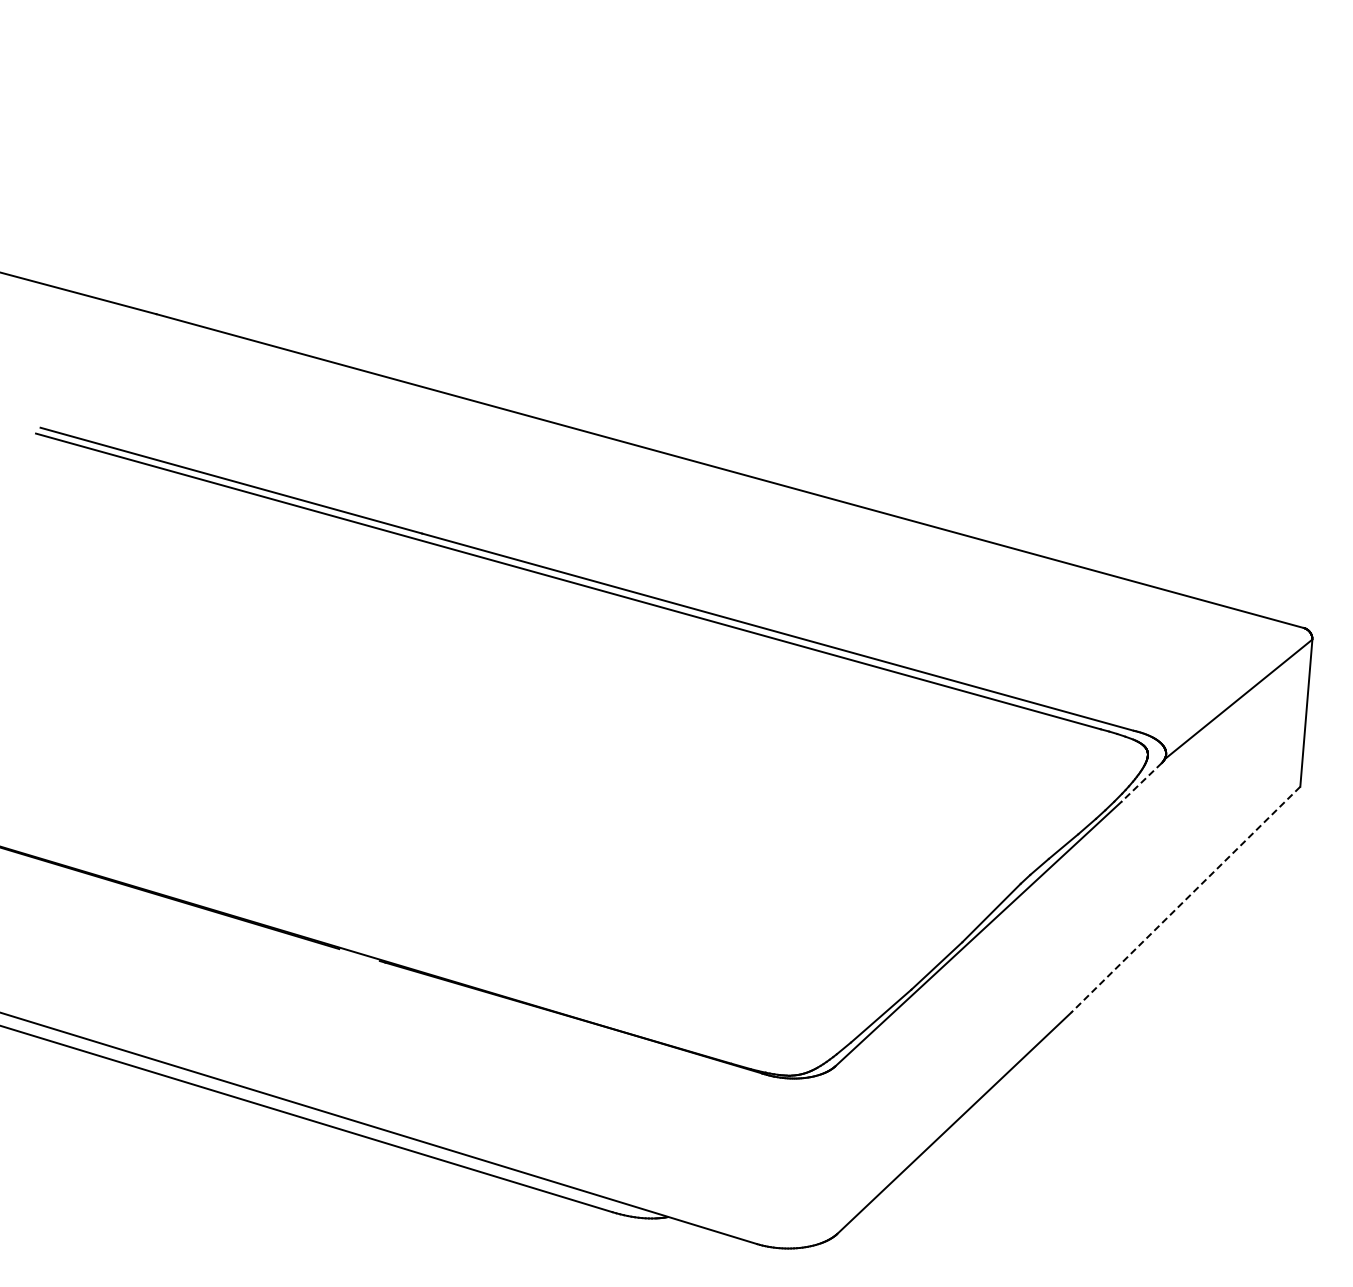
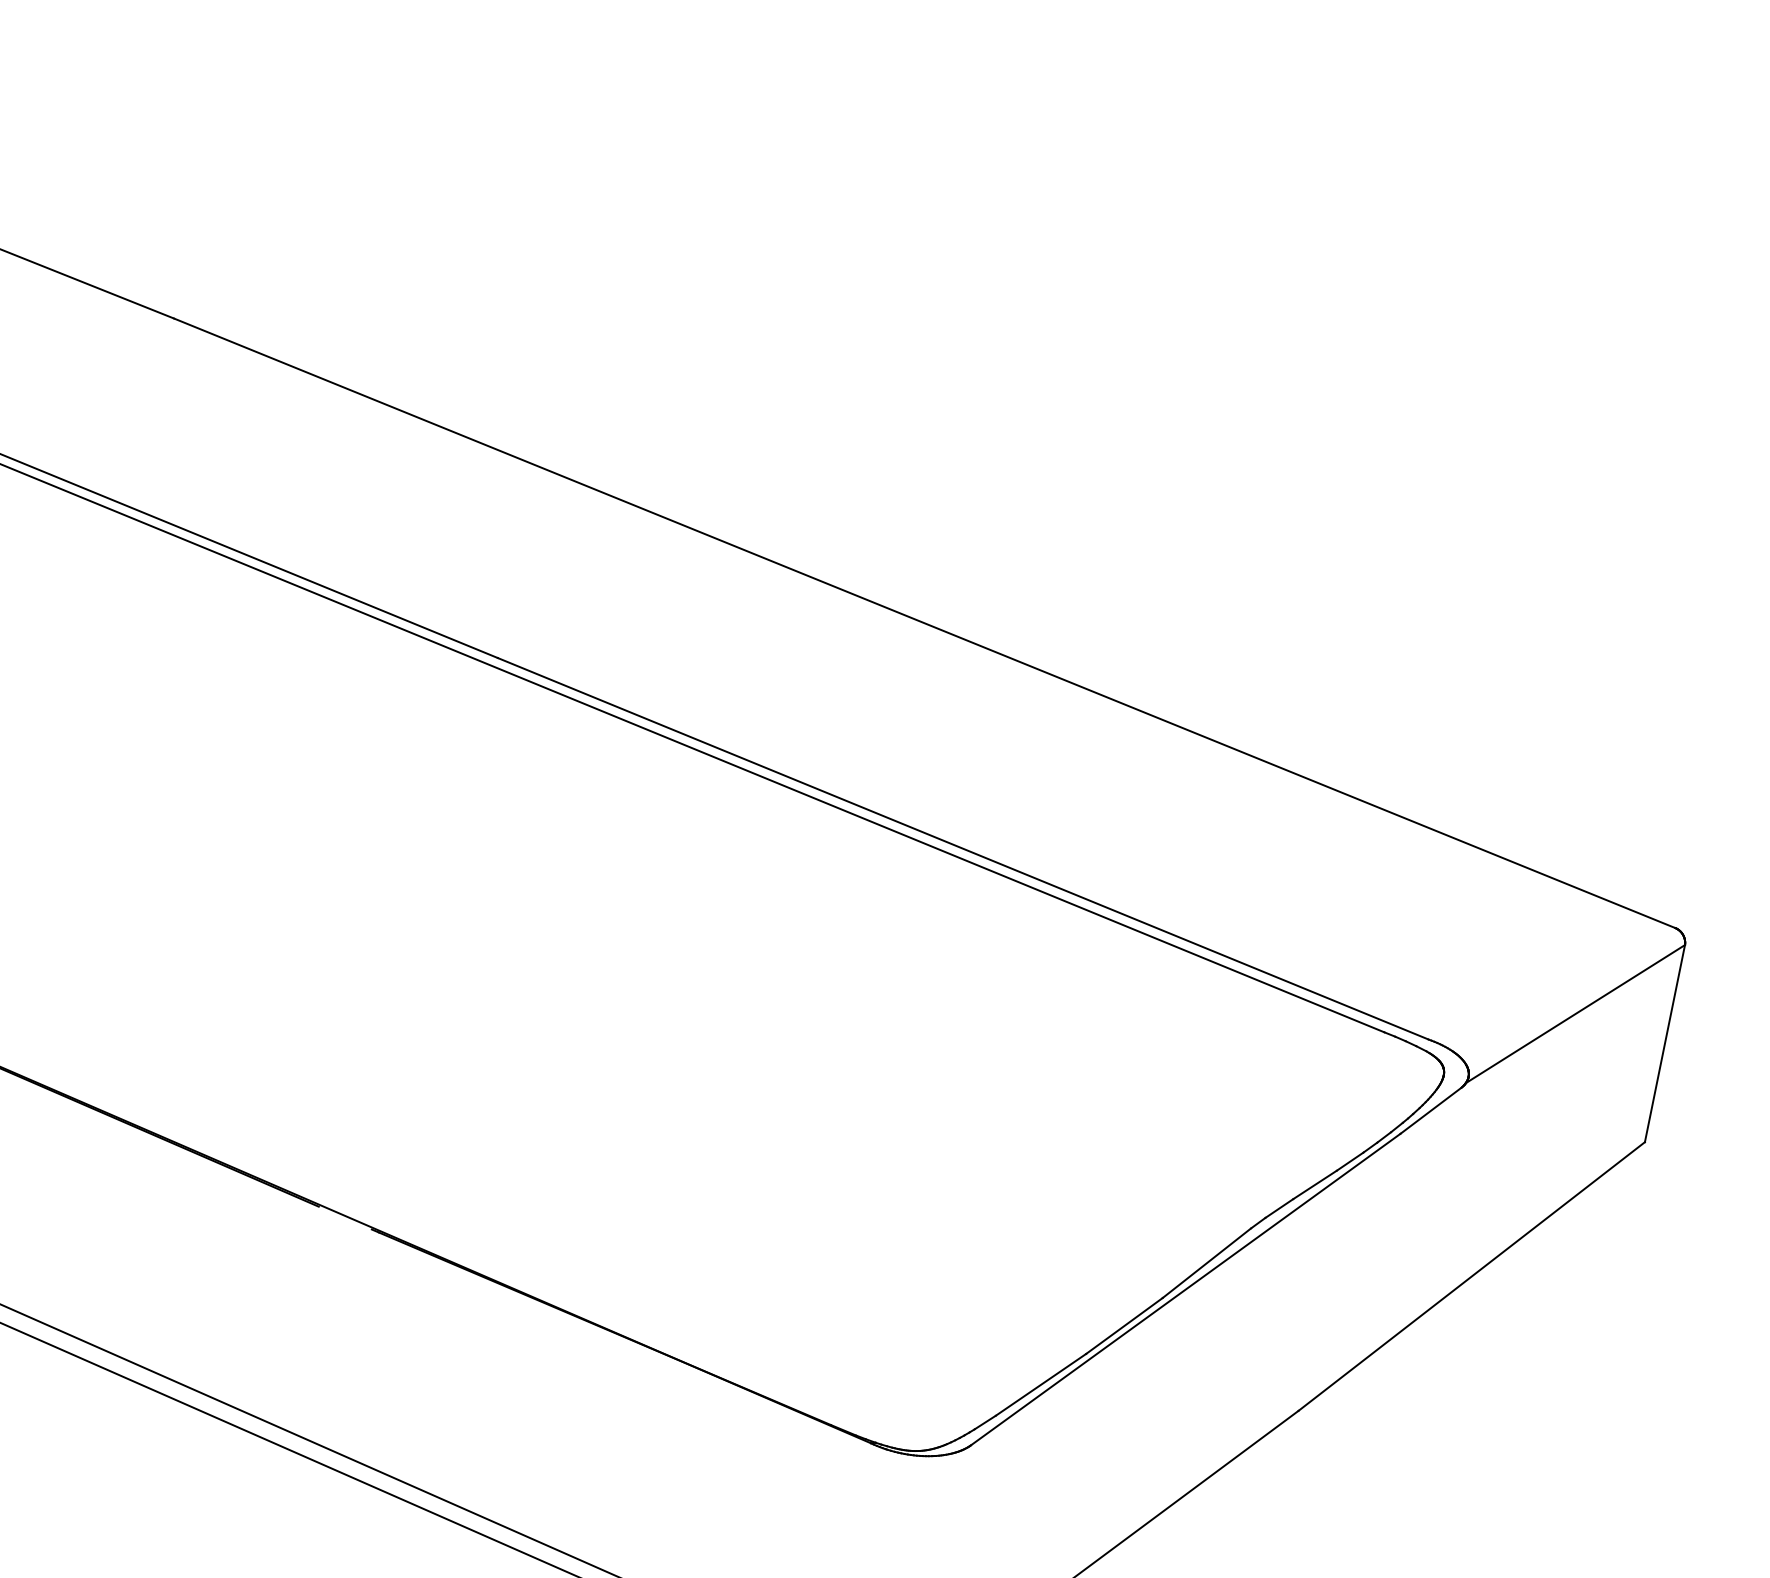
line: (1141, 782) -> (1430, 1110), dashed -> solid
line: (1185, 899) -> (1471, 1276), dashed -> solid

